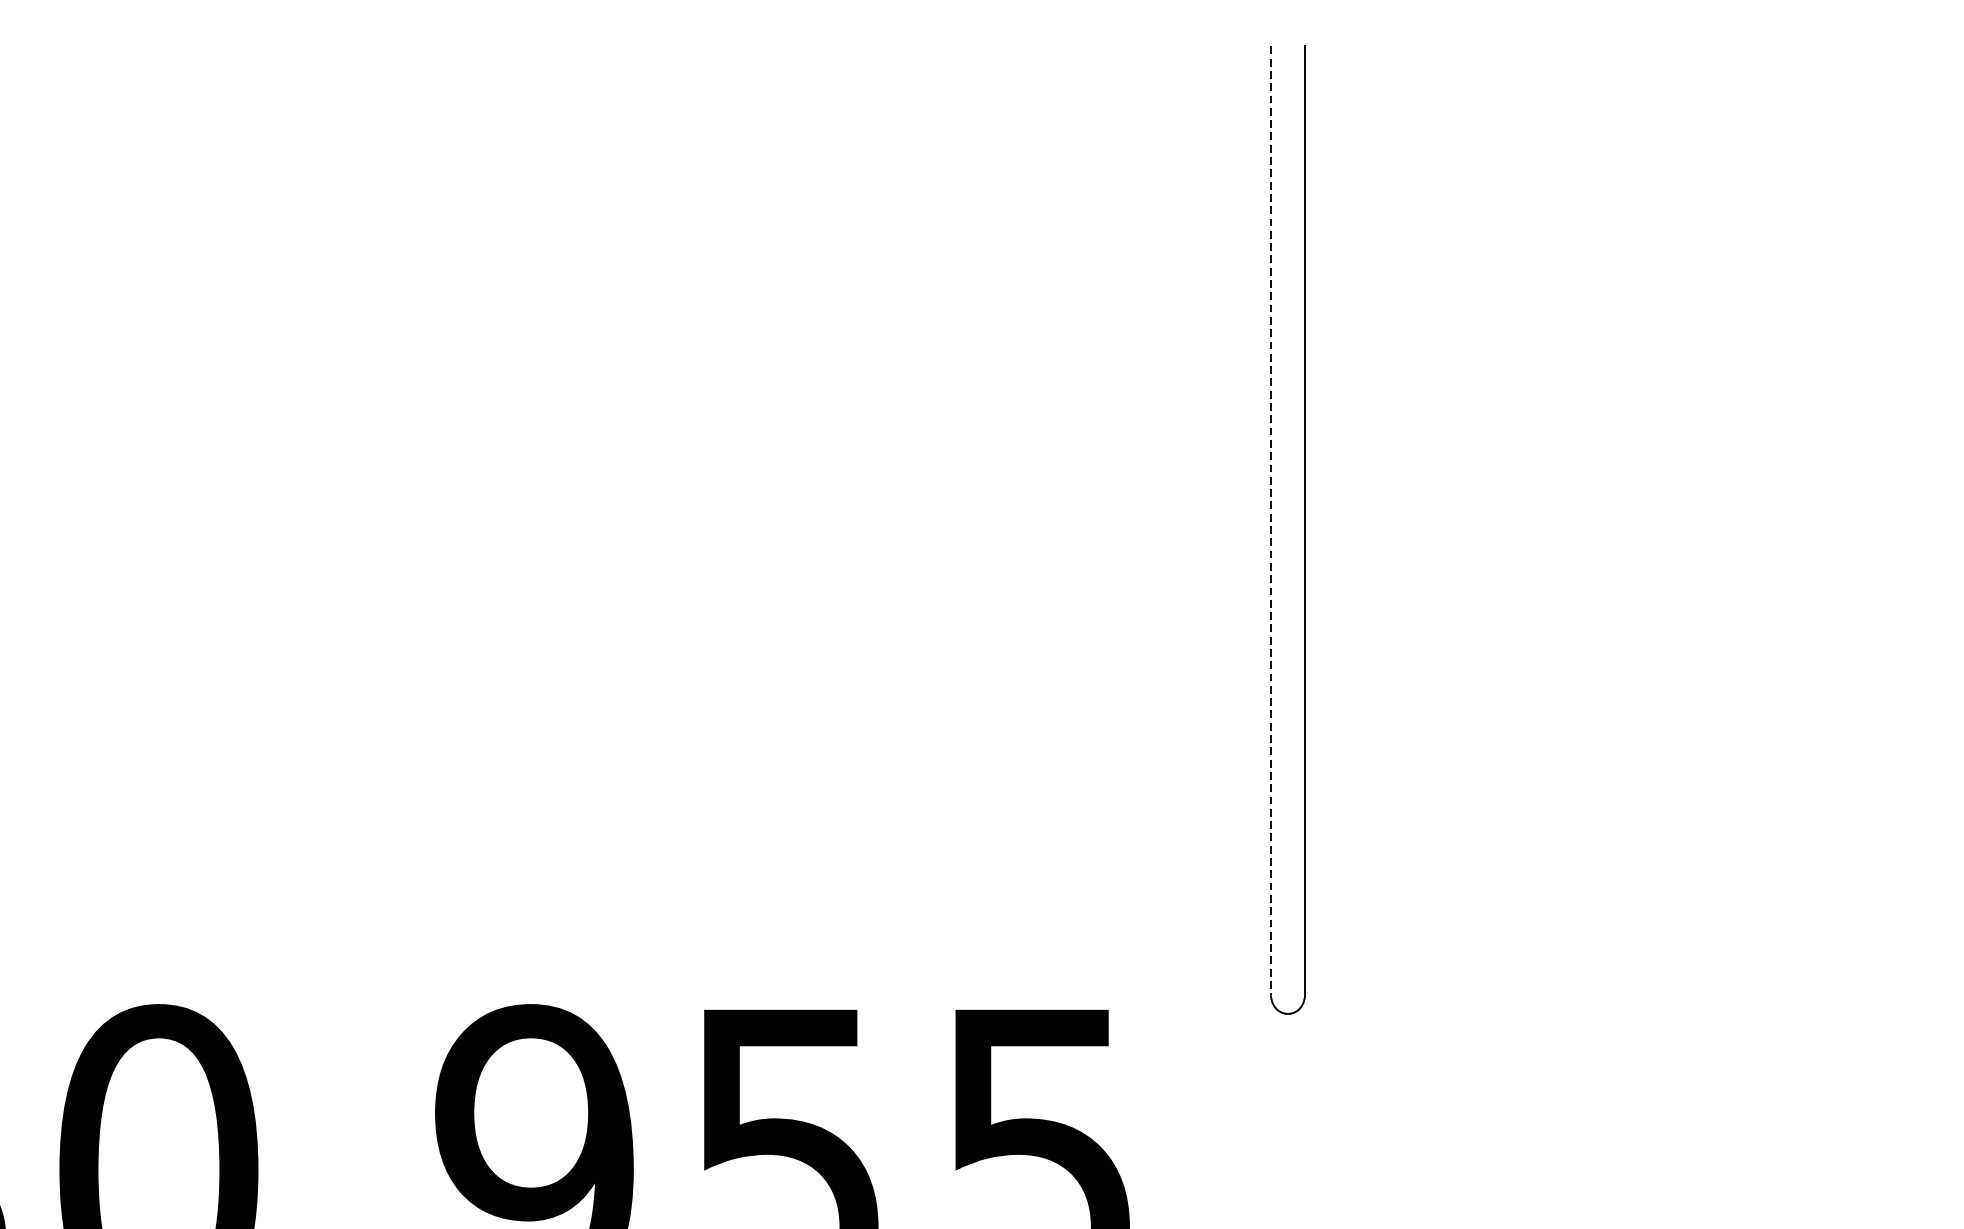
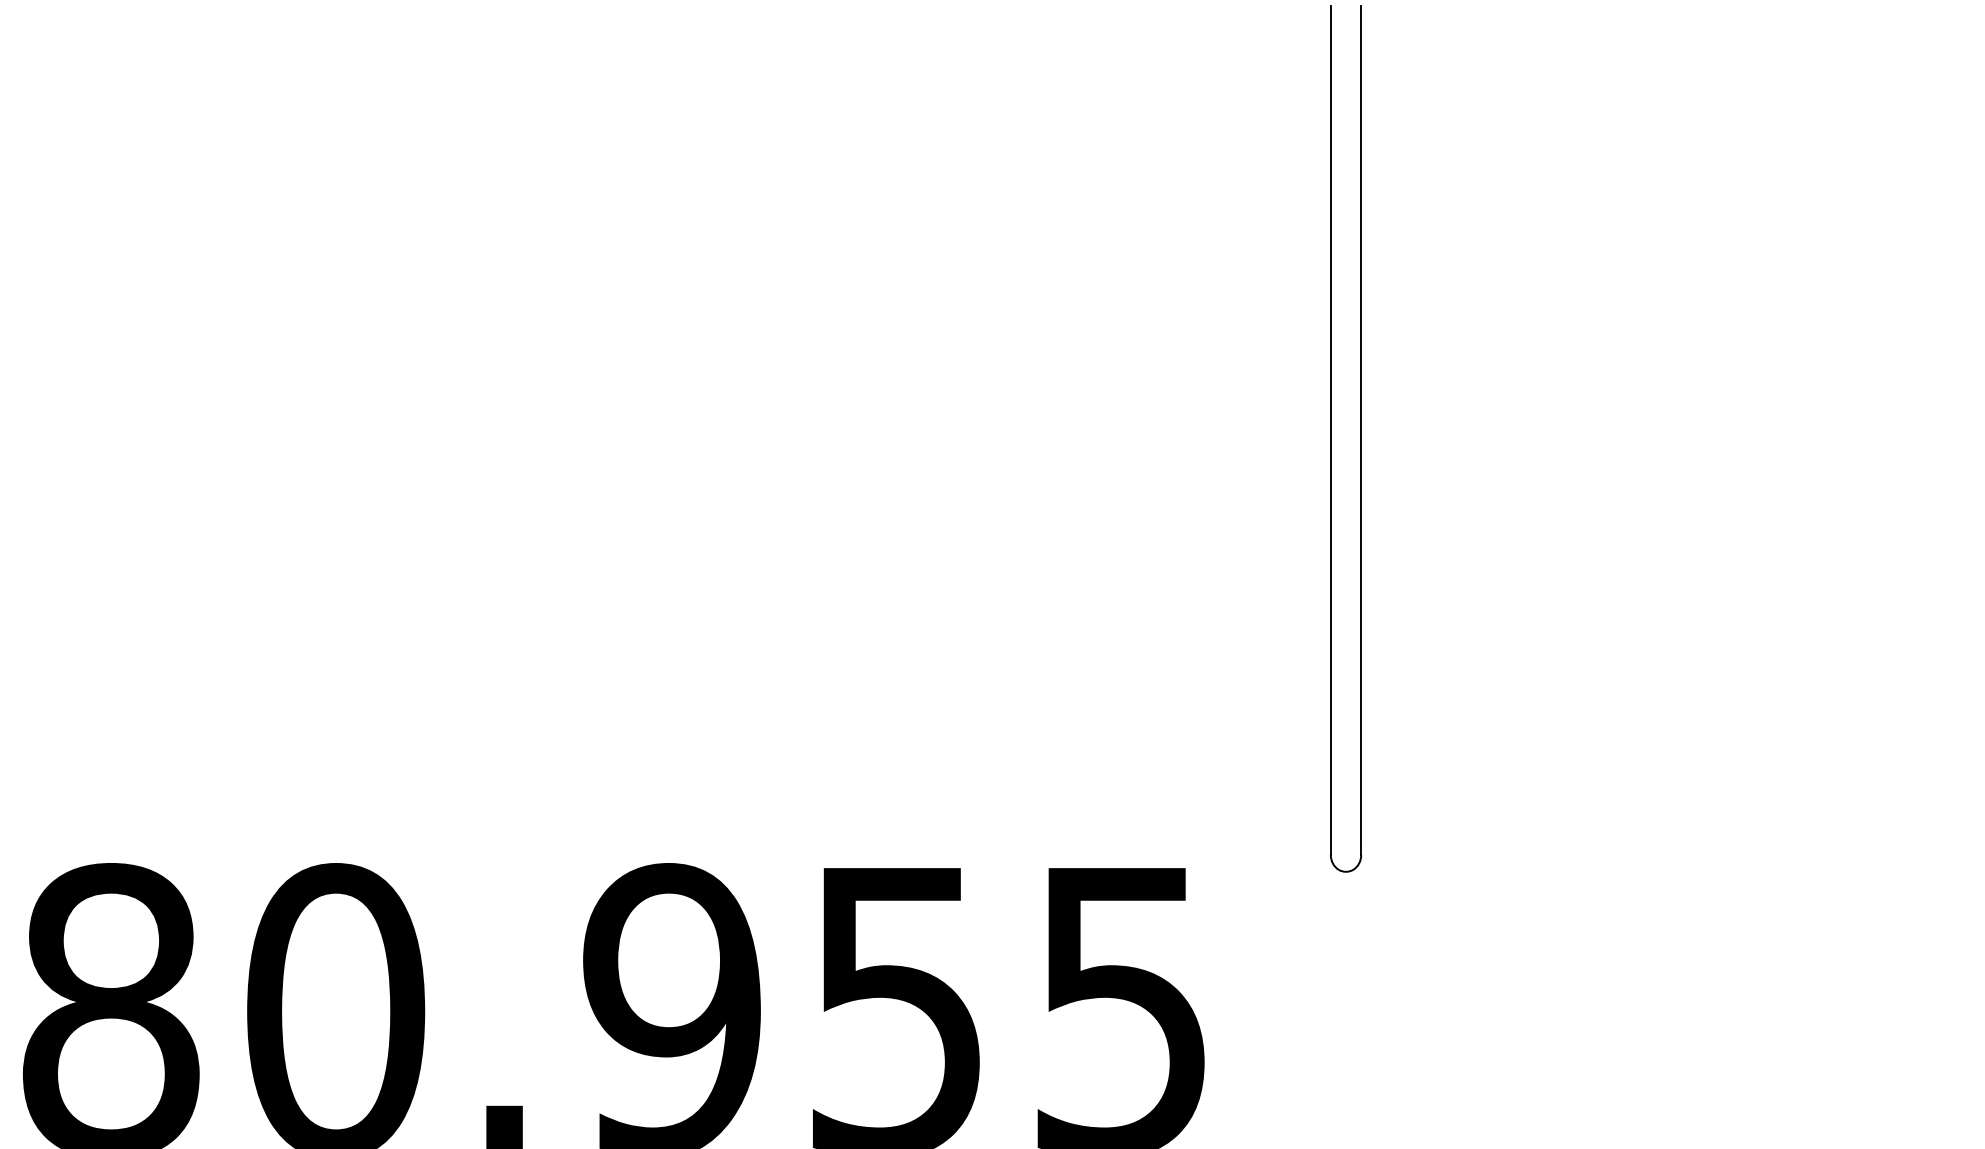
line: (1270, 521) -> (1330, 431), dashed -> solid

